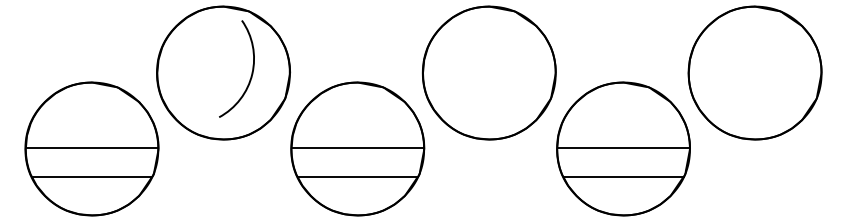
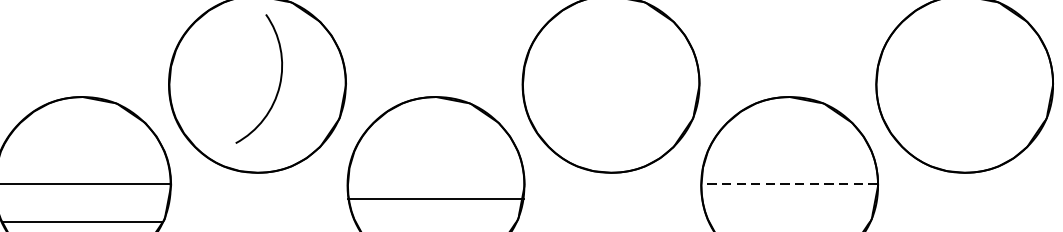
arc: (251, 72) -> (278, 83), moved
line: (357, 148) -> (435, 199), moved
line: (623, 148) -> (789, 184), solid -> dashed
line: (357, 176) -> (435, 222), removed
line: (623, 176) -> (789, 222), removed

